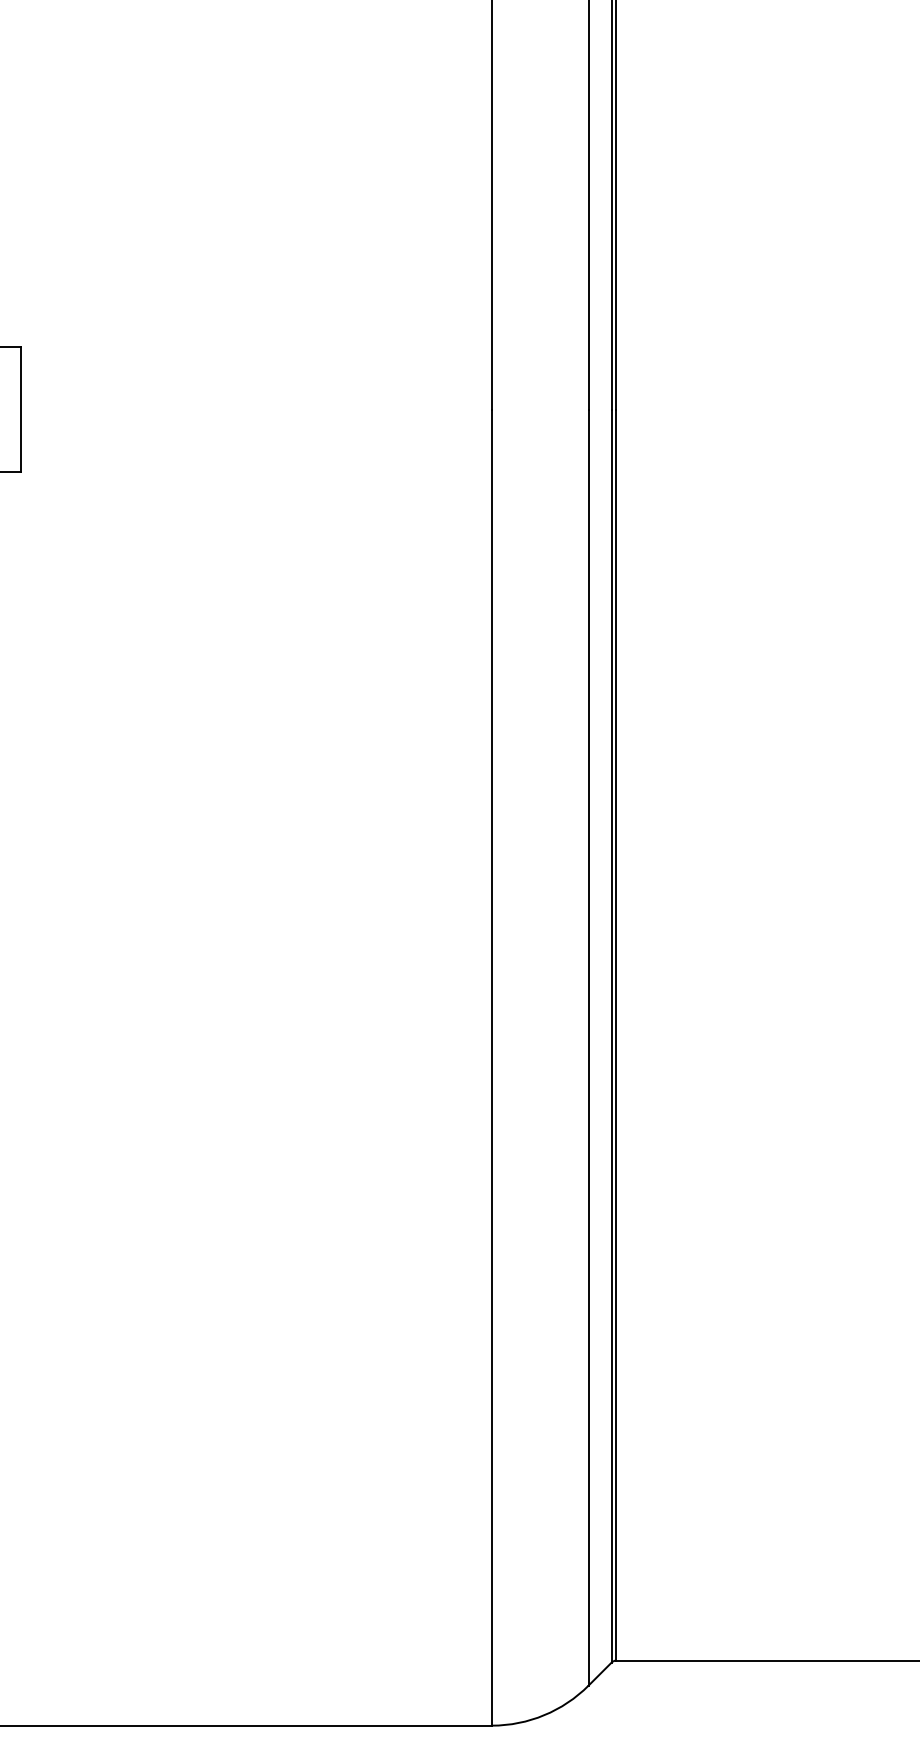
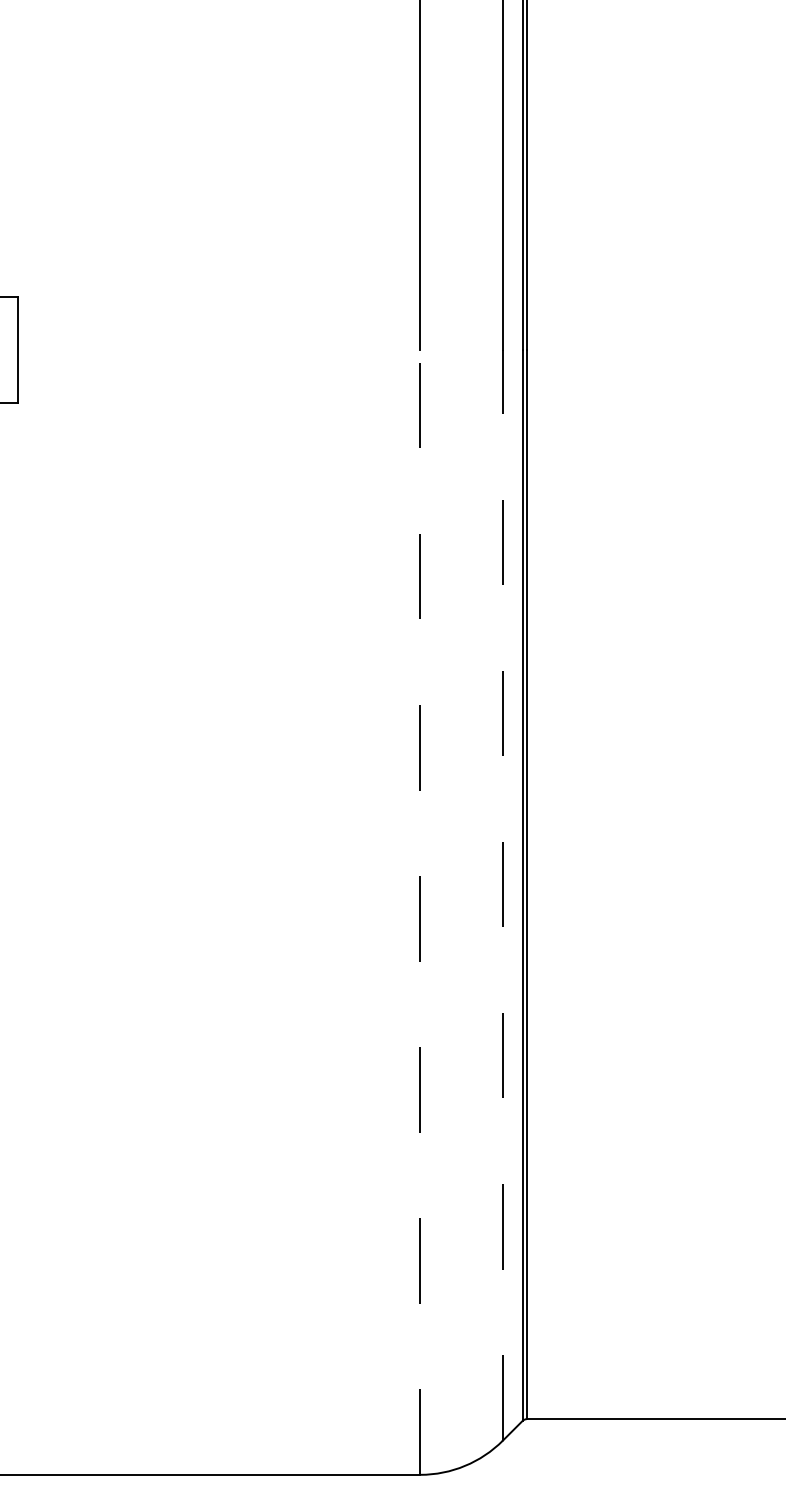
line: (588, 1046) -> (502, 894), solid -> dashed
line: (492, 1066) -> (420, 911), solid -> dashed

